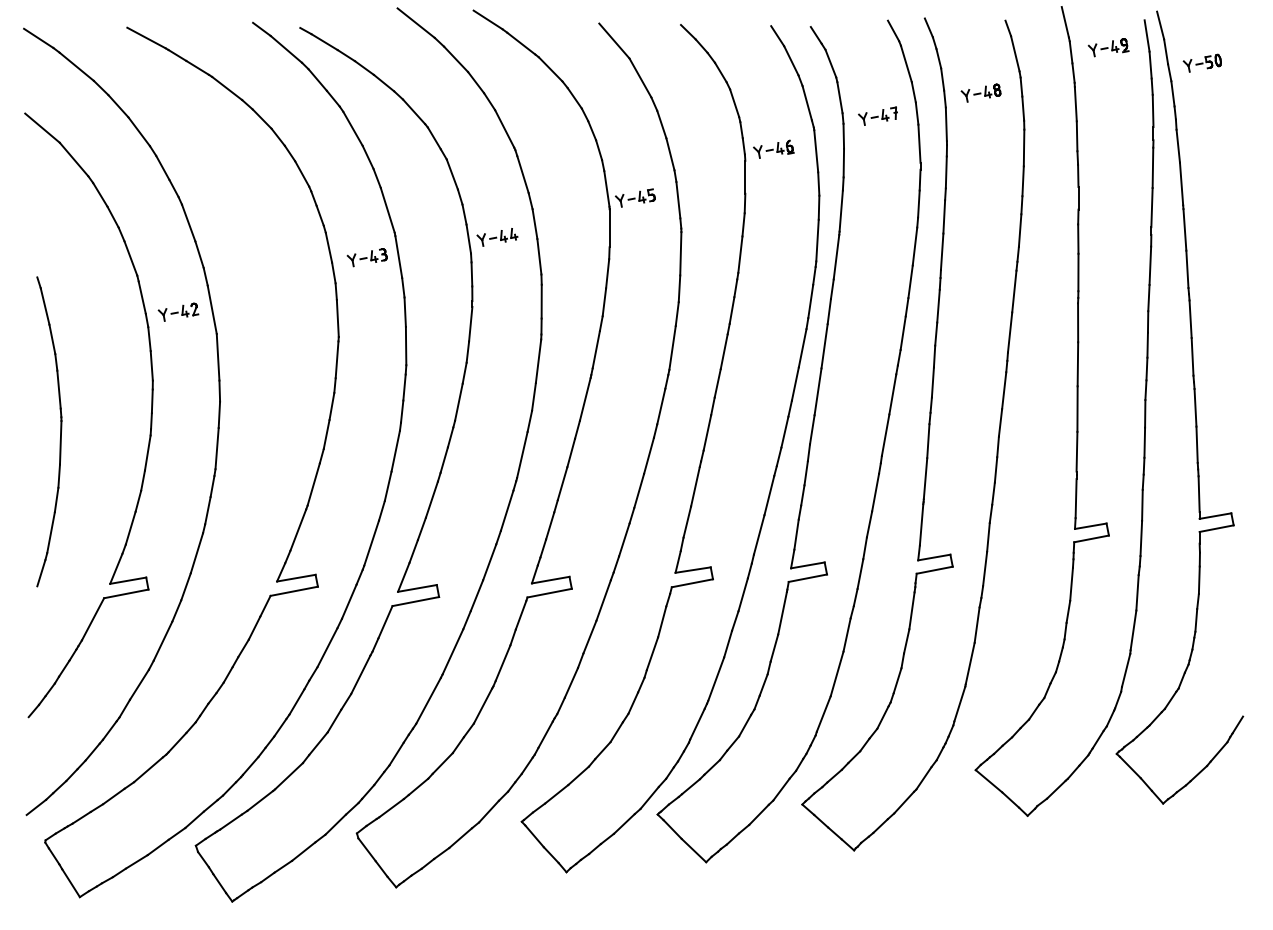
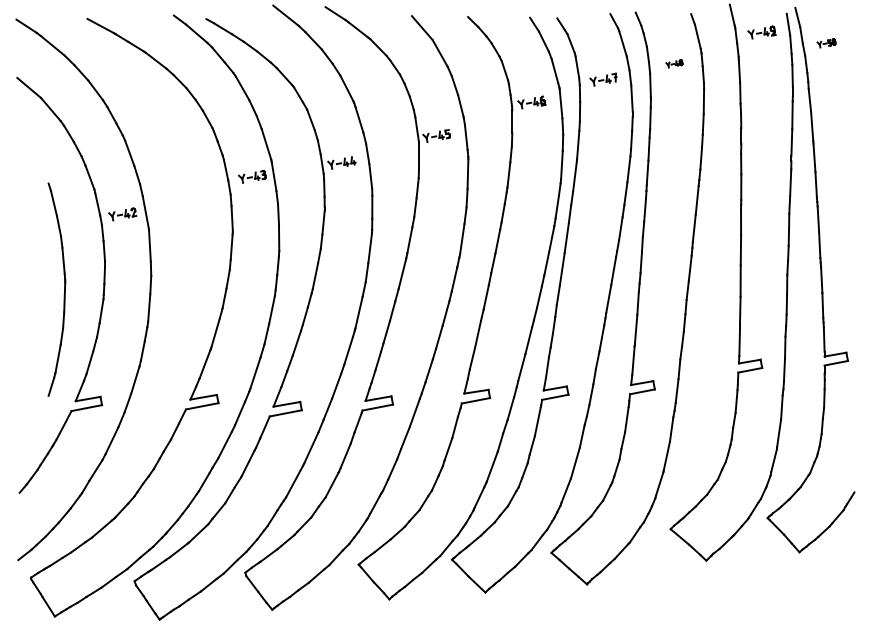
part: (1202, 63) -> (826, 43), size x0.7
part: (981, 92) -> (674, 63), size x0.6
part: (60, 431) -> (64, 289), moved

